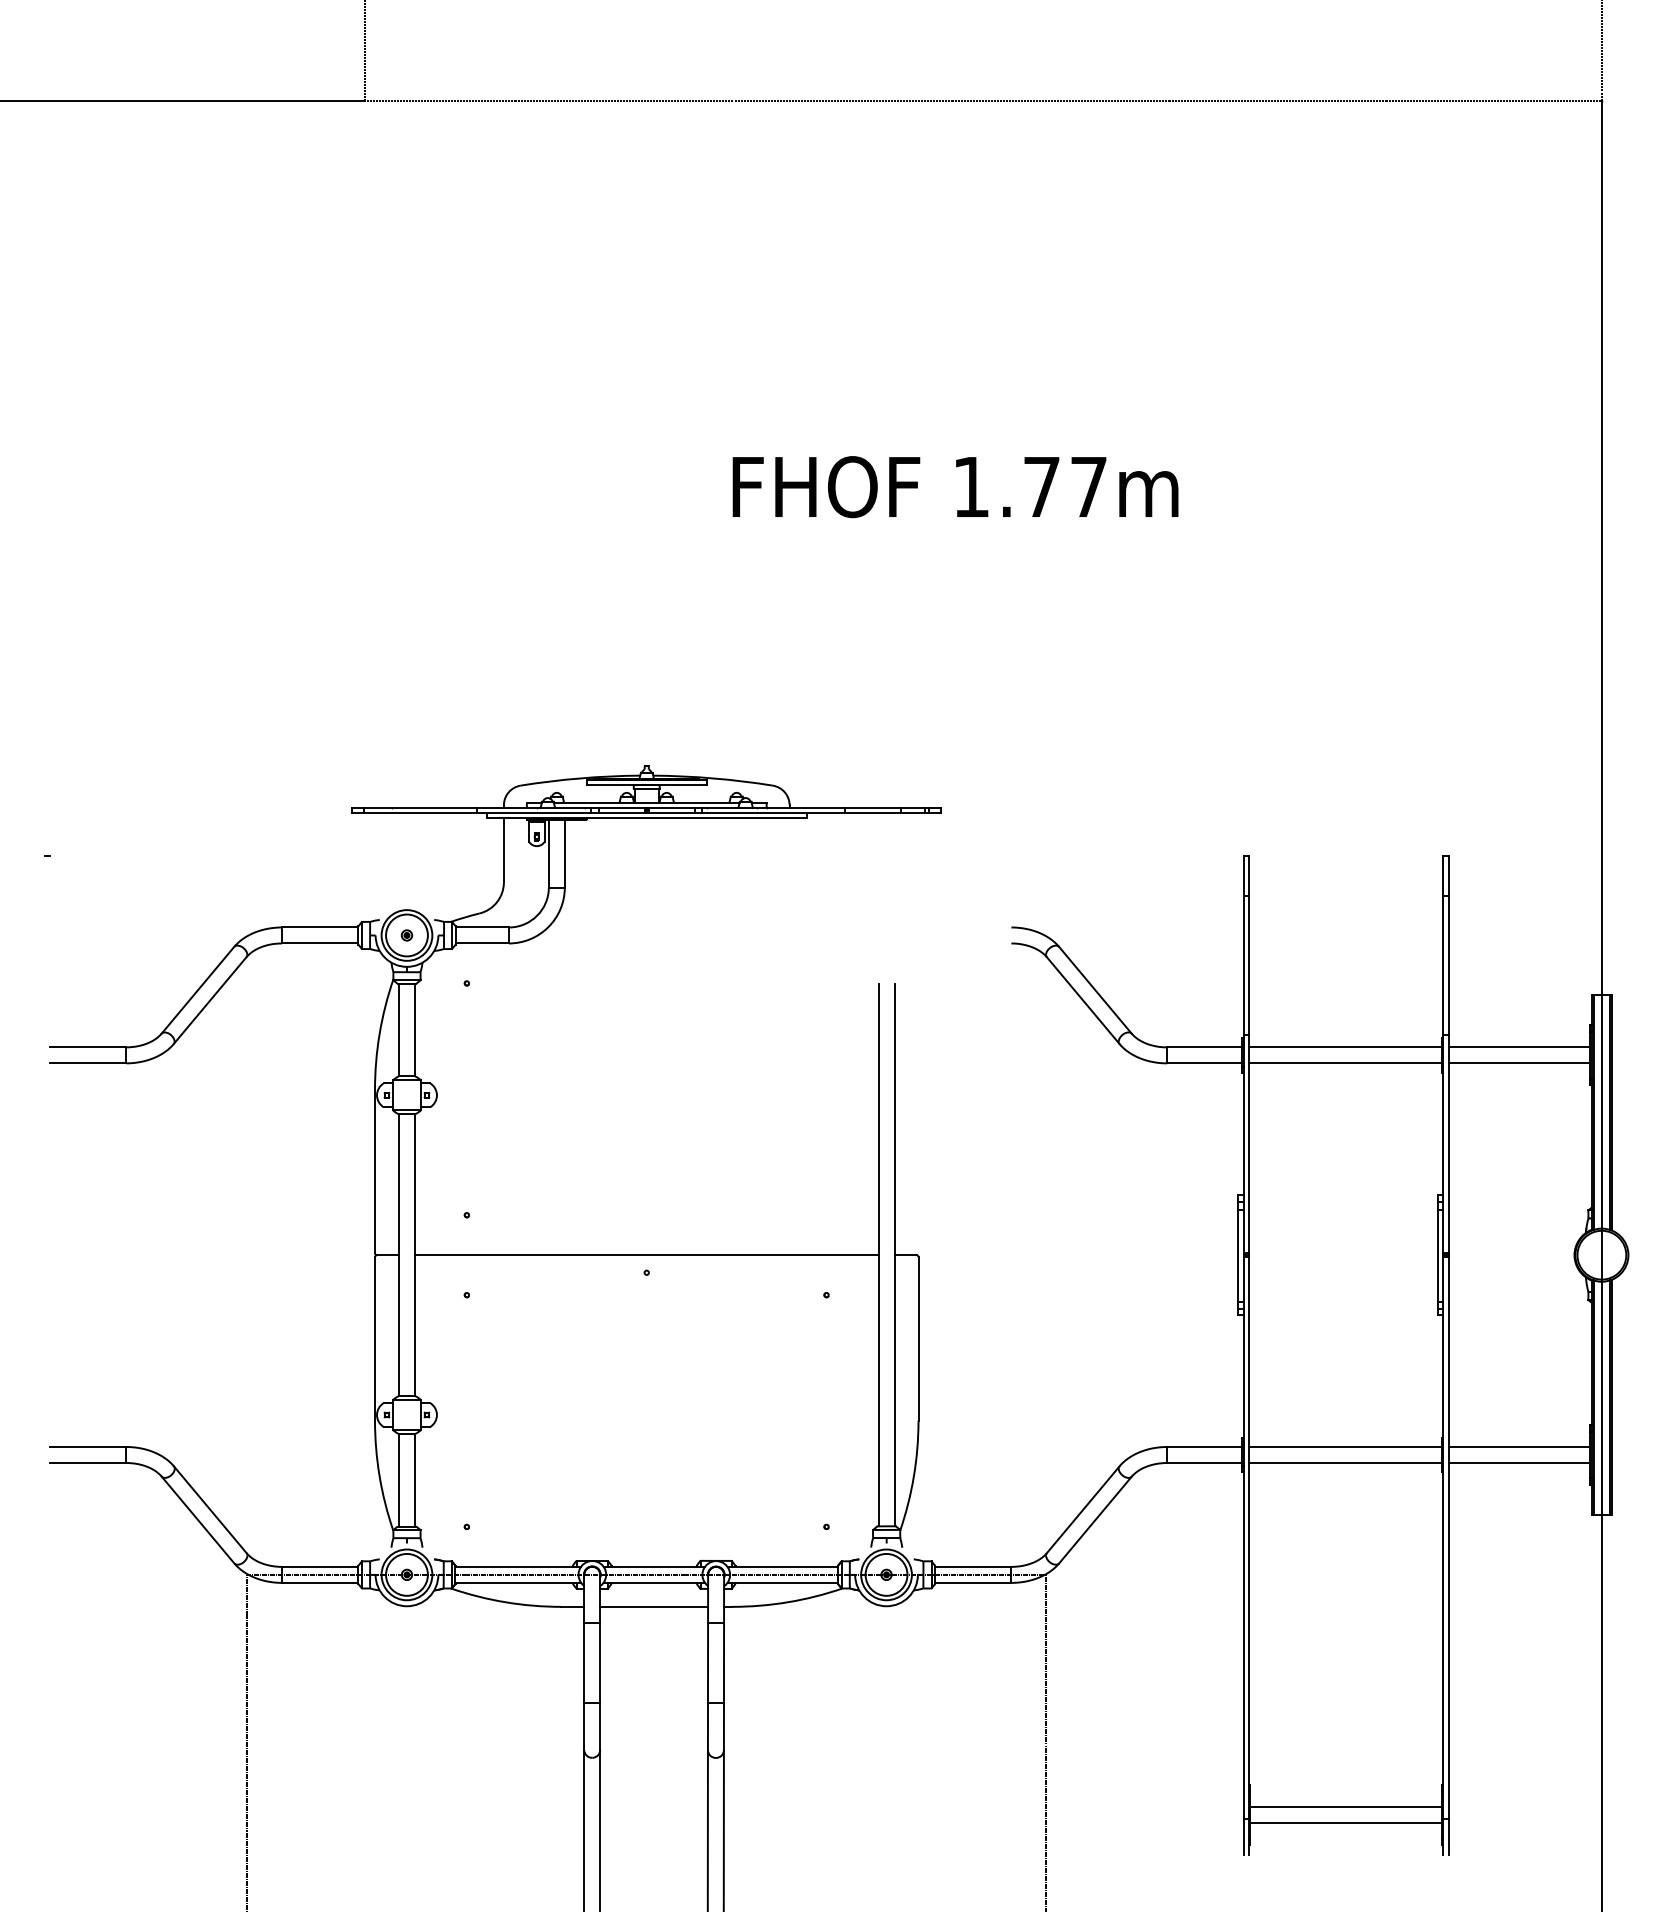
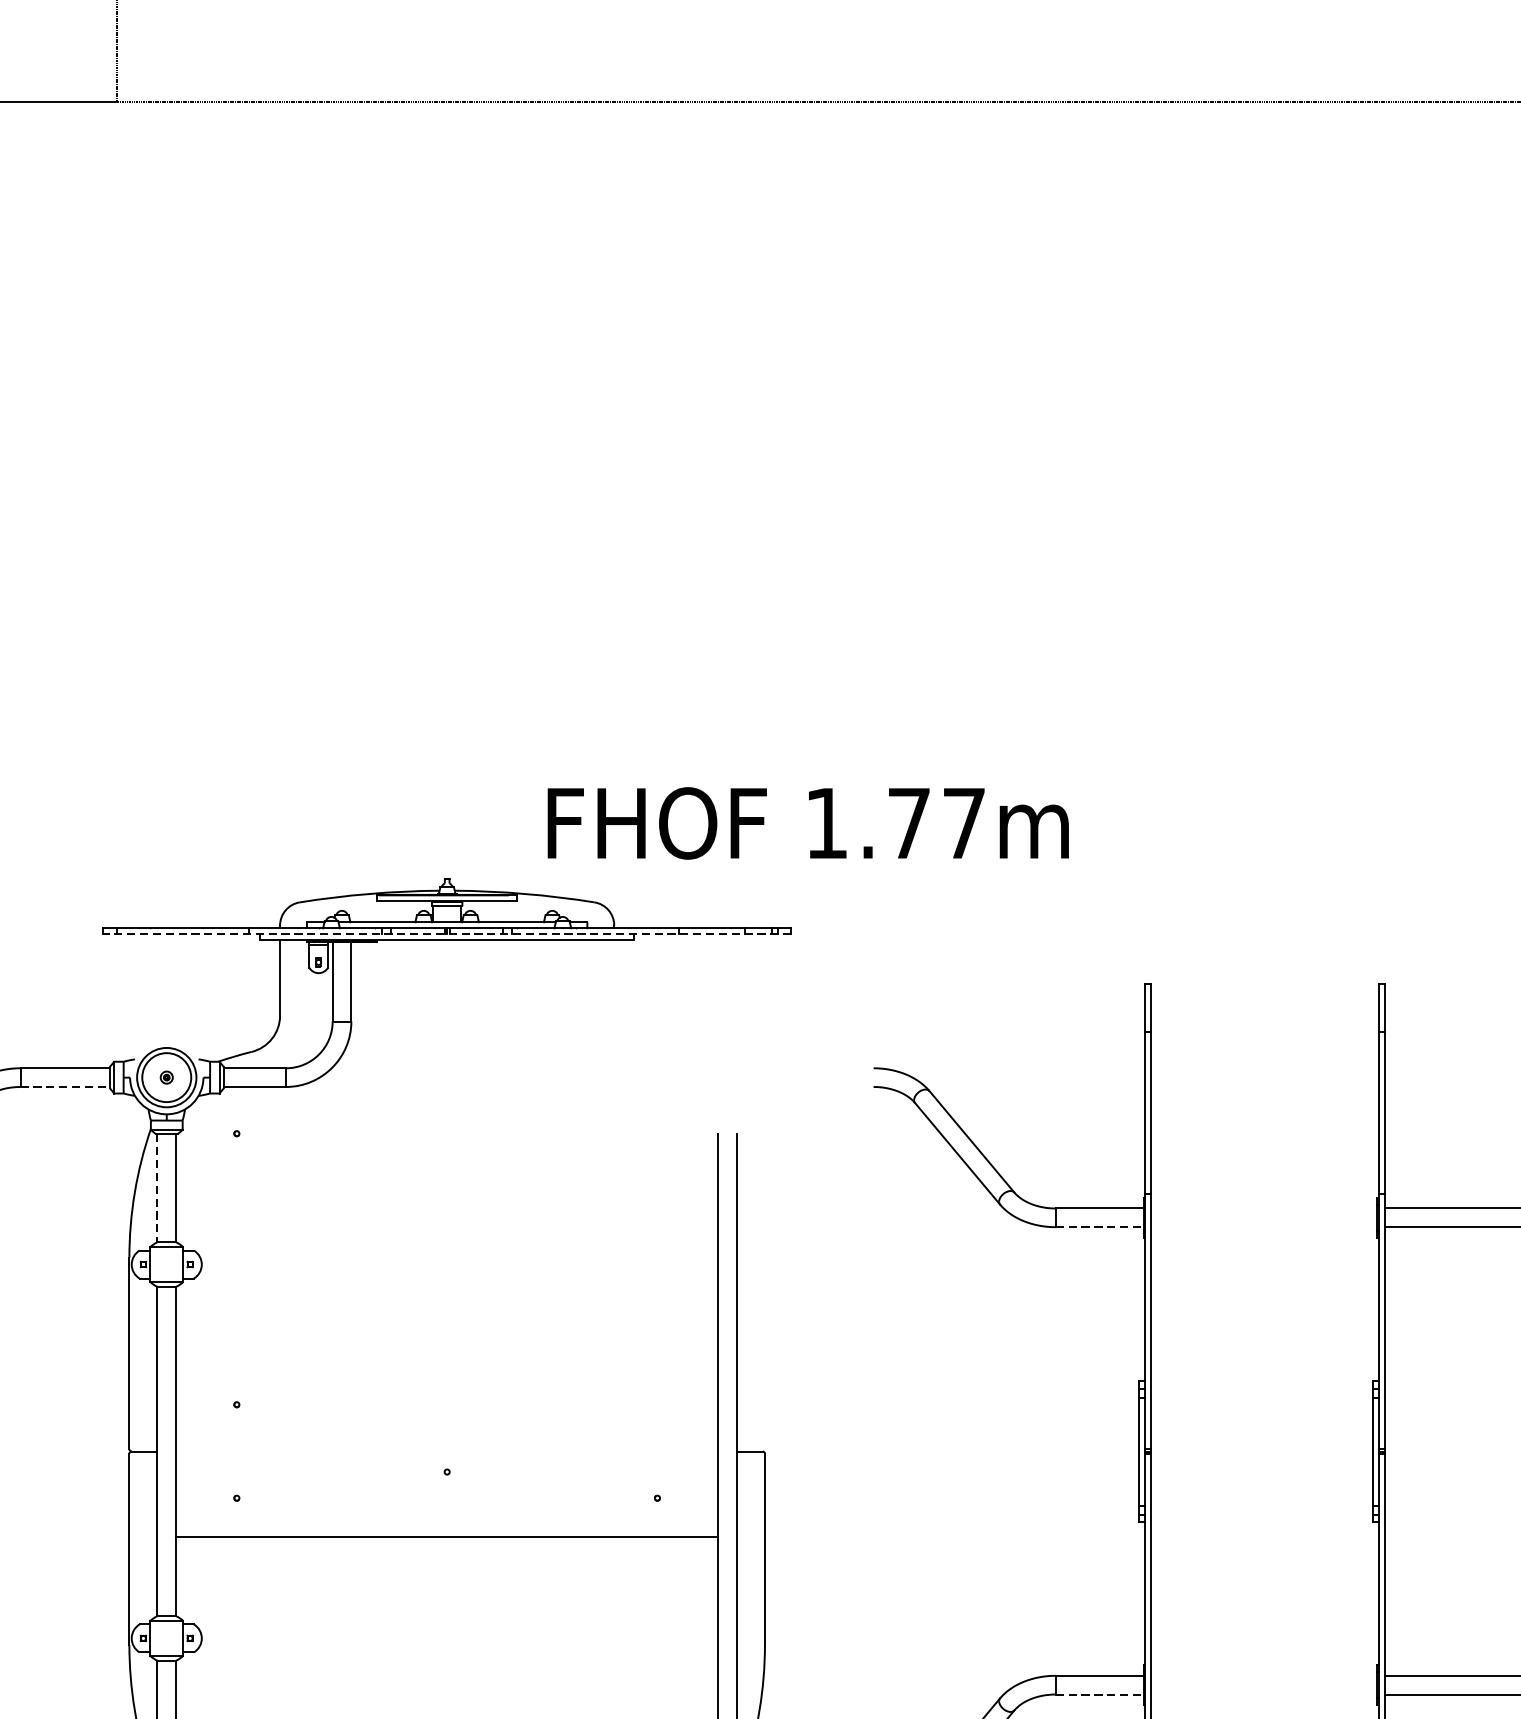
text: (955, 487) -> (808, 823), moved
line: (646, 813) -> (446, 934), solid -> dashed
line: (320, 943) -> (65, 1087), solid -> dashed
line: (398, 1030) -> (156, 1188), solid -> dashed
line: (1345, 1047) -> (1264, 1208), removed
line: (1204, 1063) -> (1099, 1227), solid -> dashed
line: (1345, 1063) -> (1264, 1227), removed
line: (646, 1255) -> (446, 1537), moved
line: (1345, 1447) -> (1264, 1676), removed
line: (1204, 1463) -> (1099, 1695), solid -> dashed
line: (1345, 1463) -> (1264, 1695), removed

